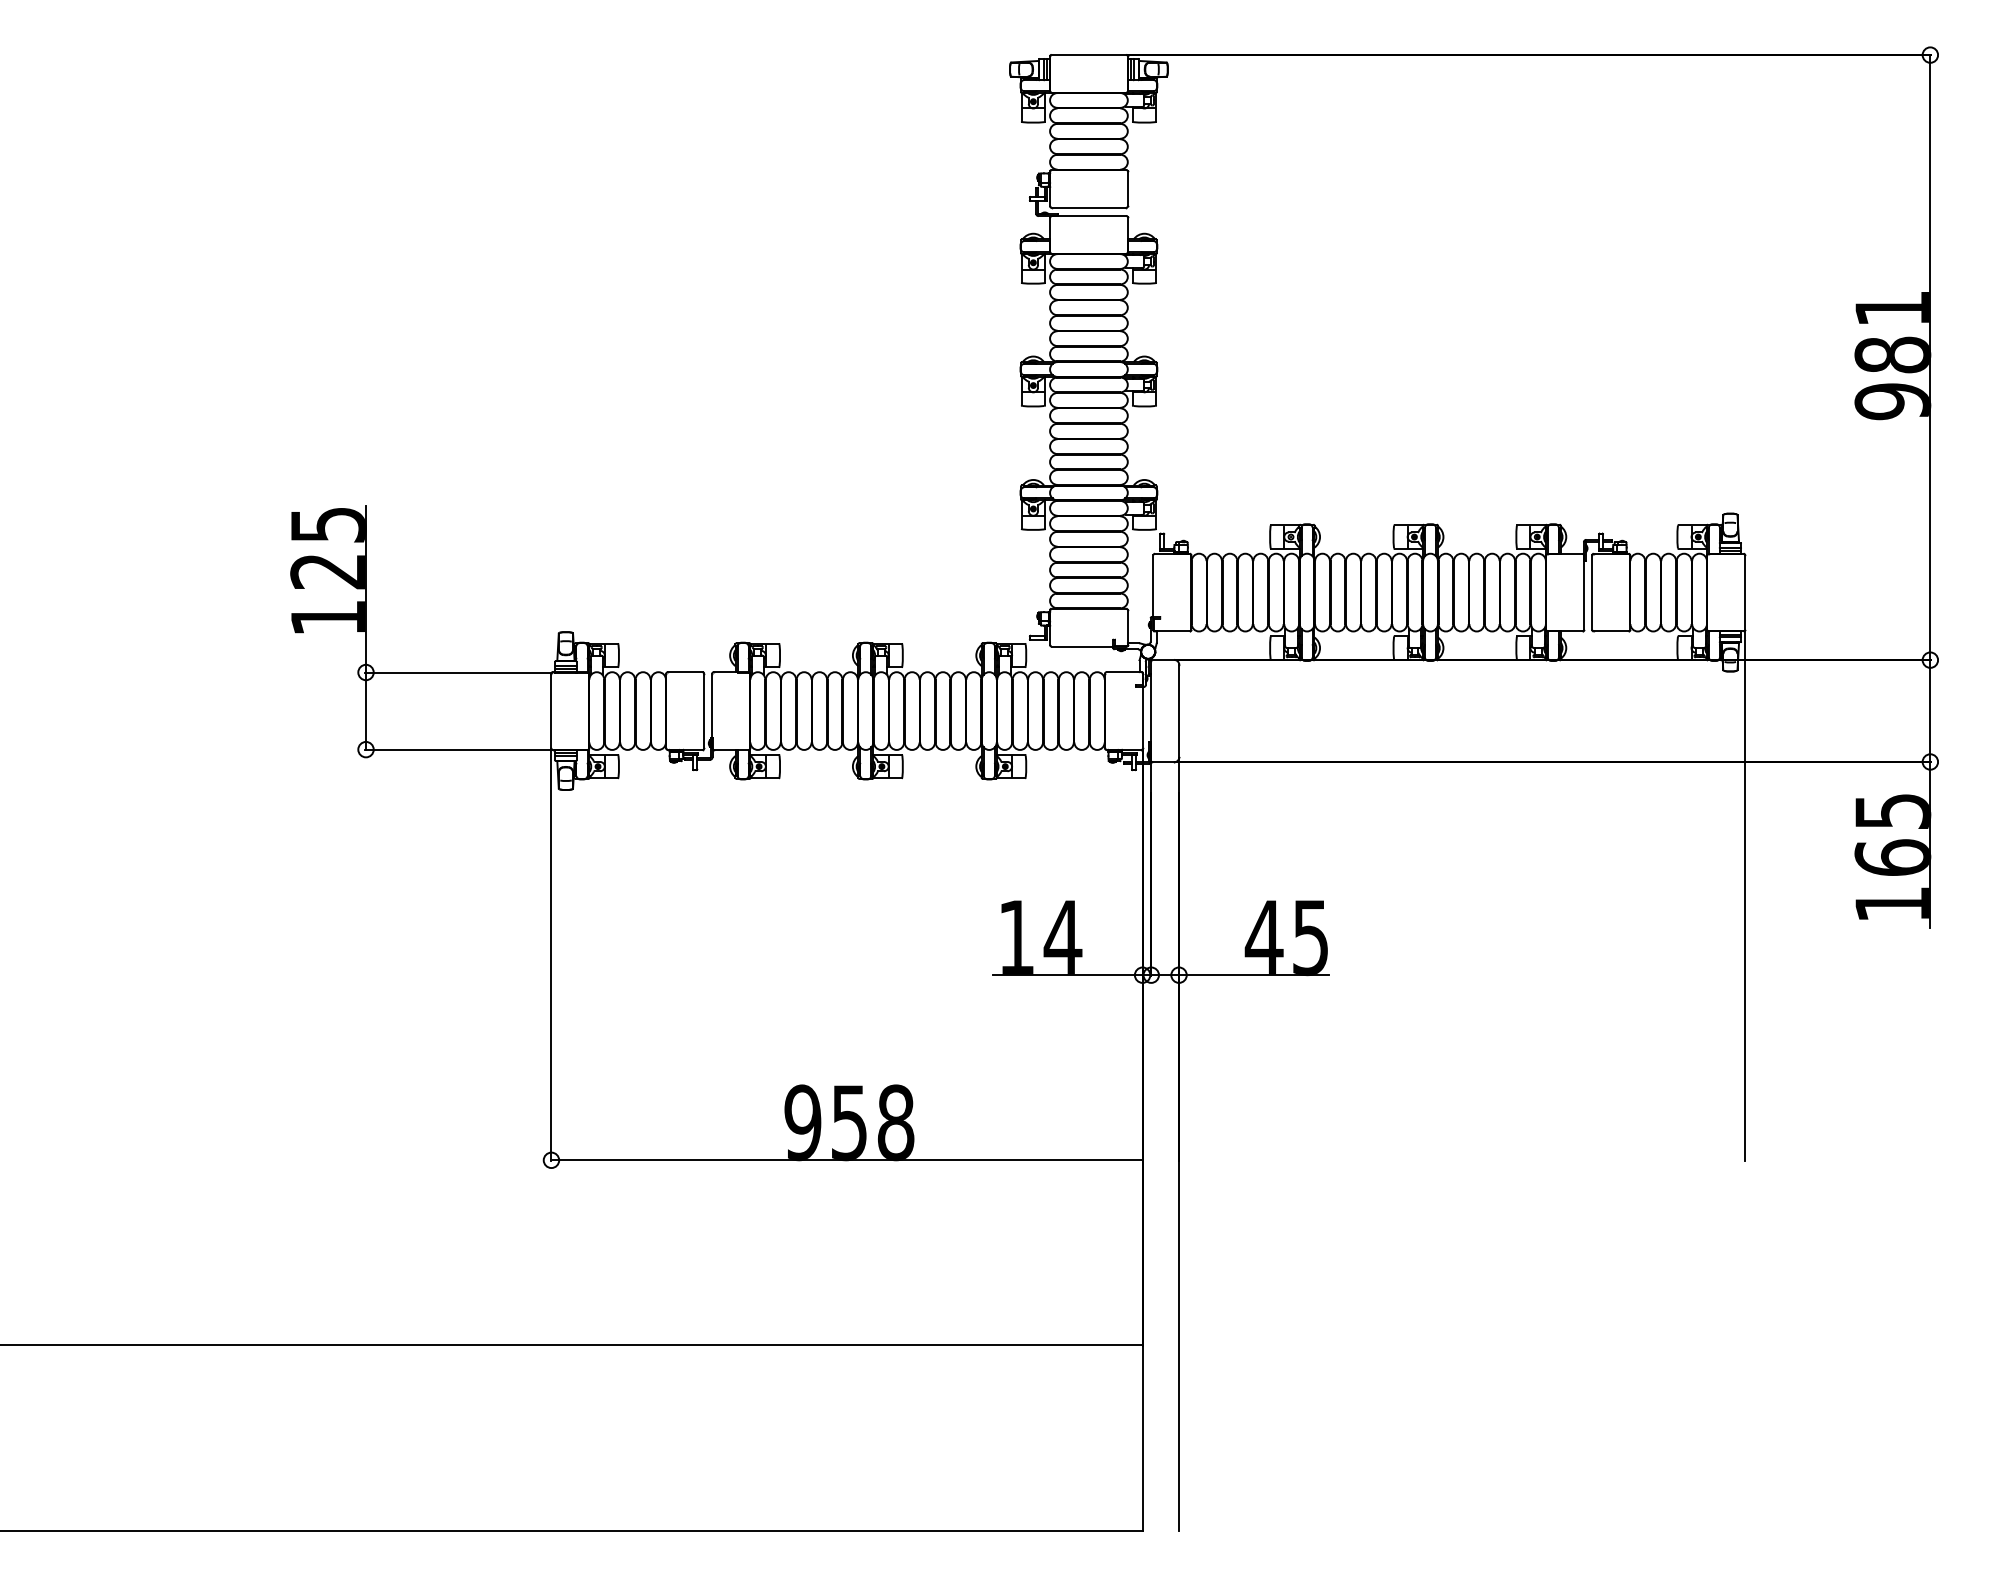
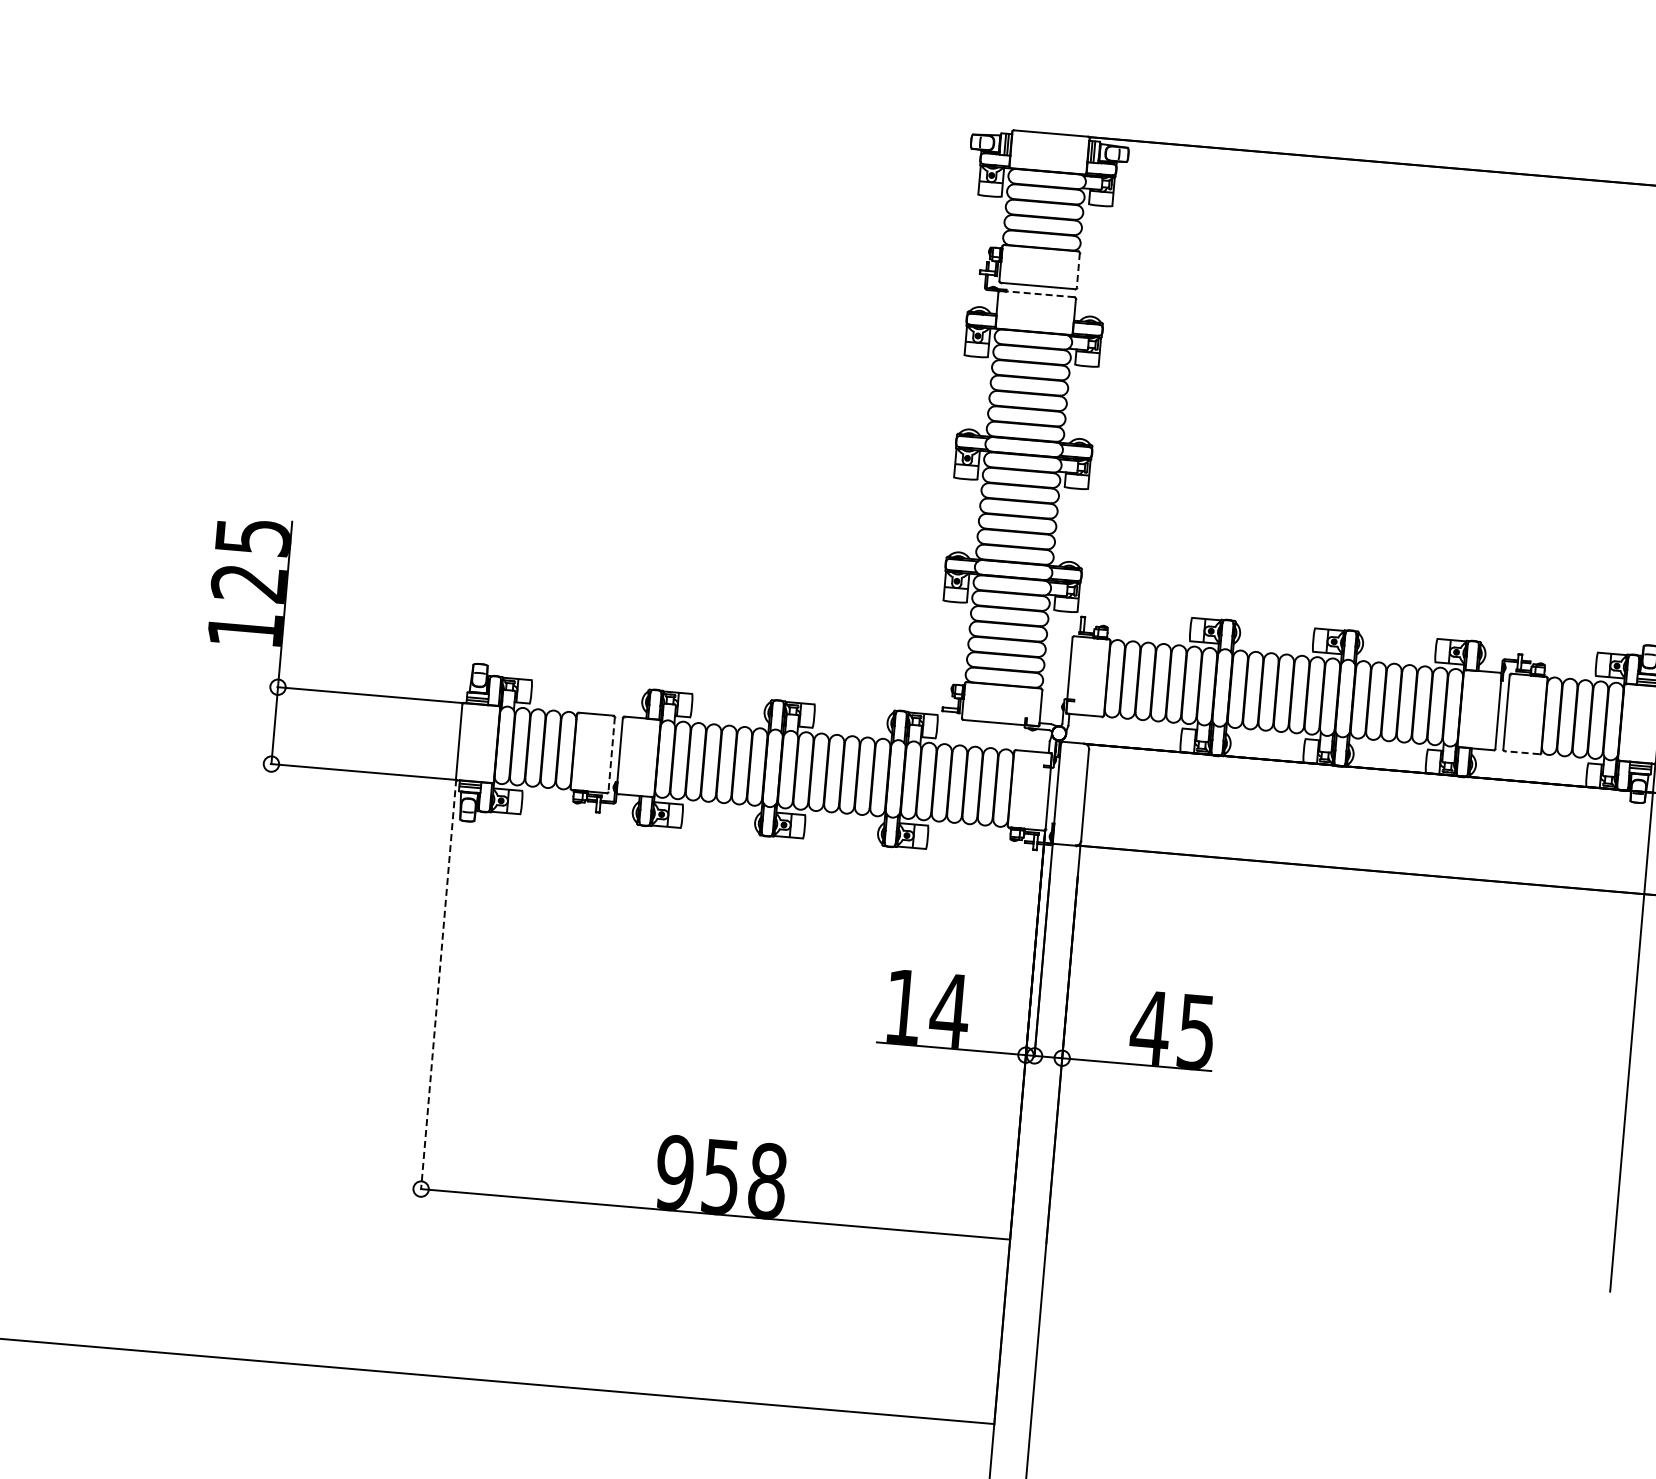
line: (1127, 189) -> (1077, 271), solid -> dashed
line: (1088, 215) -> (1036, 293), solid -> dashed
line: (1610, 631) -> (1521, 752), solid -> dashed
line: (704, 711) -> (611, 754), solid -> dashed
line: (551, 954) -> (438, 984), solid -> dashed

